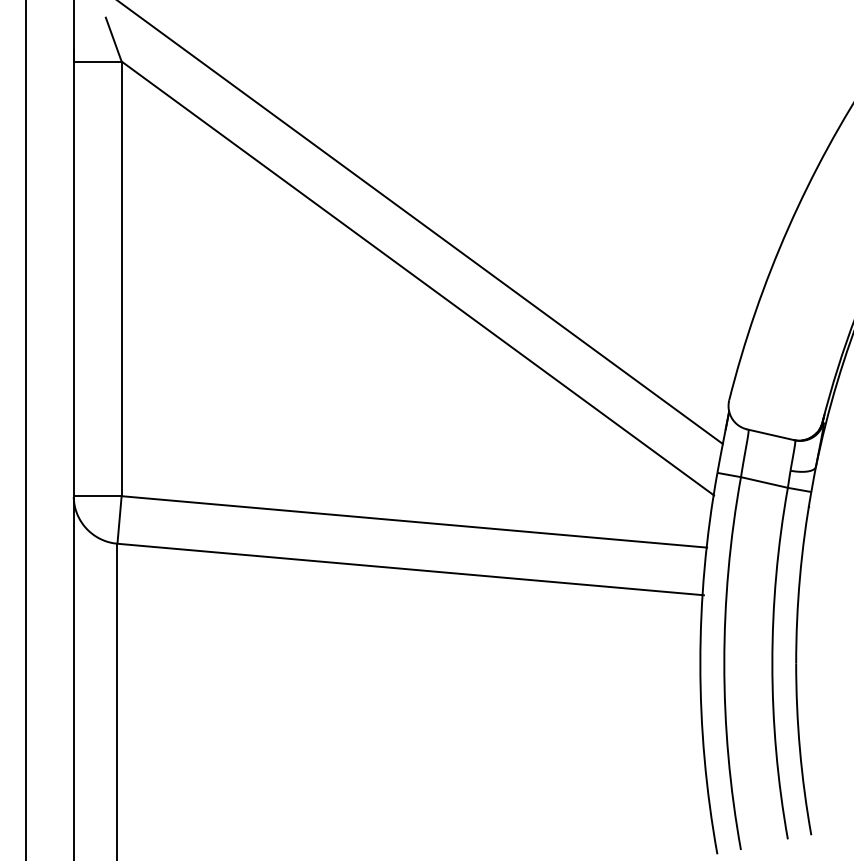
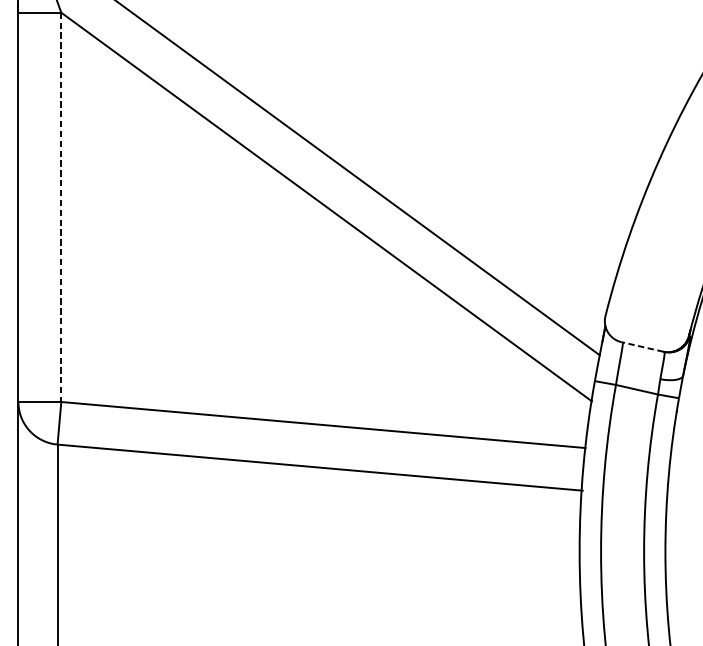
line: (121, 279) -> (61, 207), solid -> dashed
line: (770, 434) -> (642, 346), solid -> dashed

